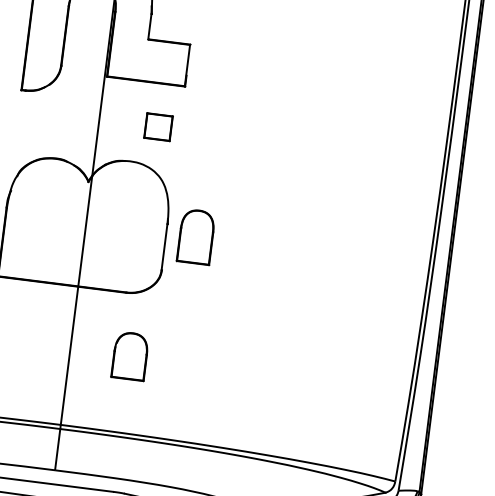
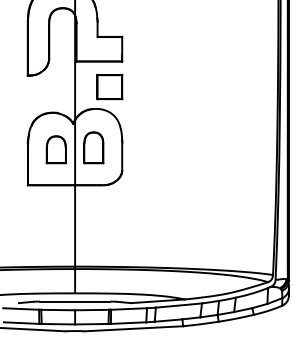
part: (157, 126) -> (109, 86), size x1.67
part: (195, 236) -> (93, 147), moved
part: (128, 355) -> (55, 149), moved

